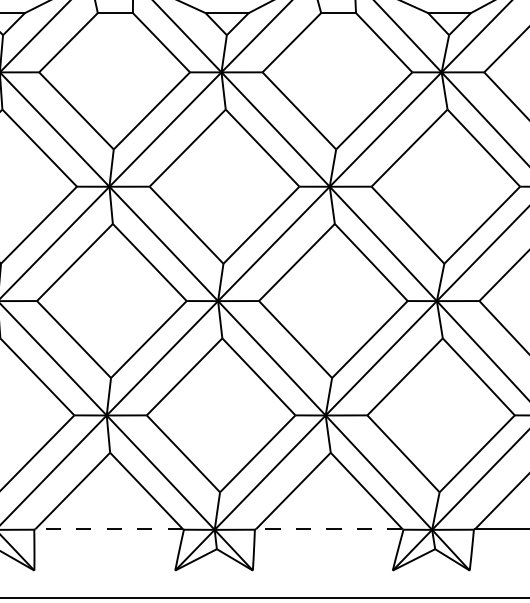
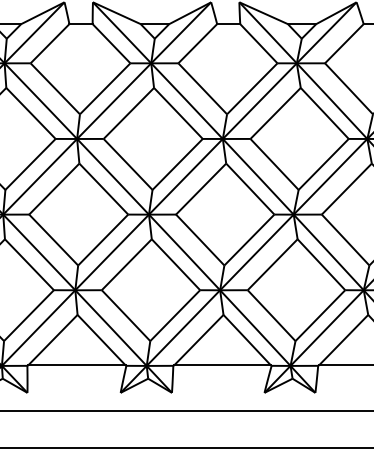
line: (108, 529) -> (76, 365), dashed -> solid
line: (329, 529) -> (222, 365), dashed -> solid

